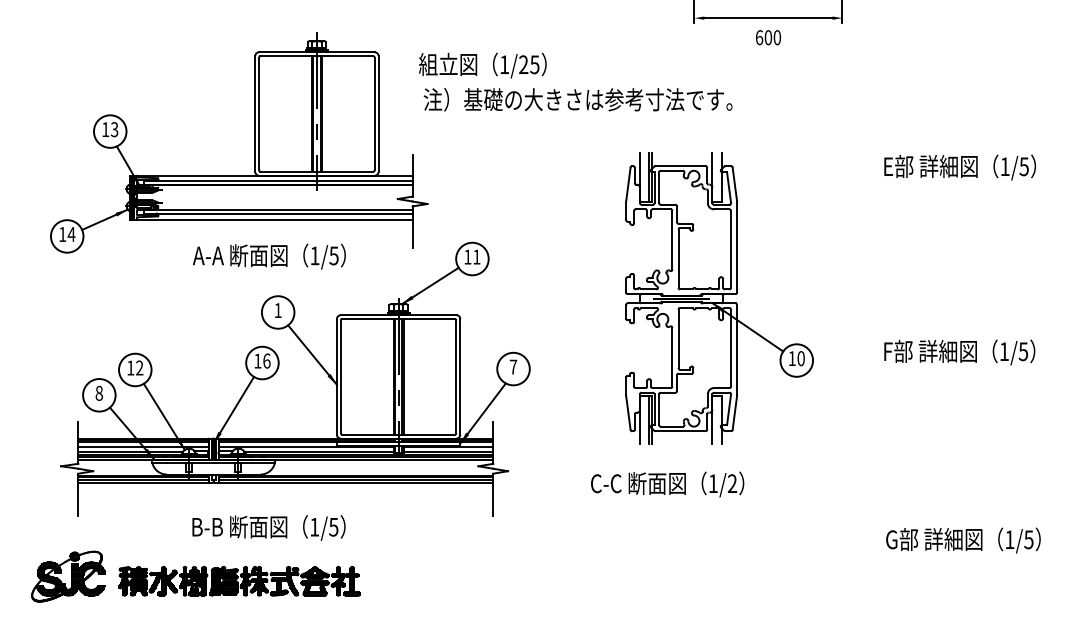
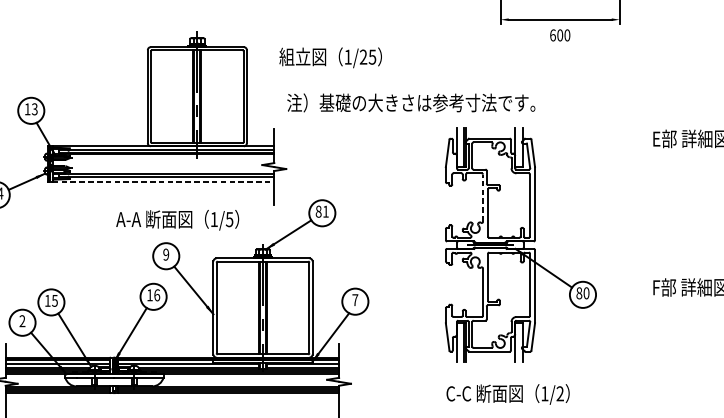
text: (577, 99) -> (410, 102), moved
line: (274, 220) -> (163, 182), solid -> dashed
line: (672, 239) -> (483, 197), solid -> dashed
text: (269, 256) -> (177, 220), moved
text: (467, 256) -> (318, 211), 11 -> 81
text: (277, 310) -> (165, 254), 1 -> 9
text: (791, 358) -> (578, 293), 10 -> 80
text: (139, 367) -> (54, 300), 12 -> 15
text: (98, 392) -> (21, 320), 8 -> 2
text: (667, 484) -> (508, 394), moved

